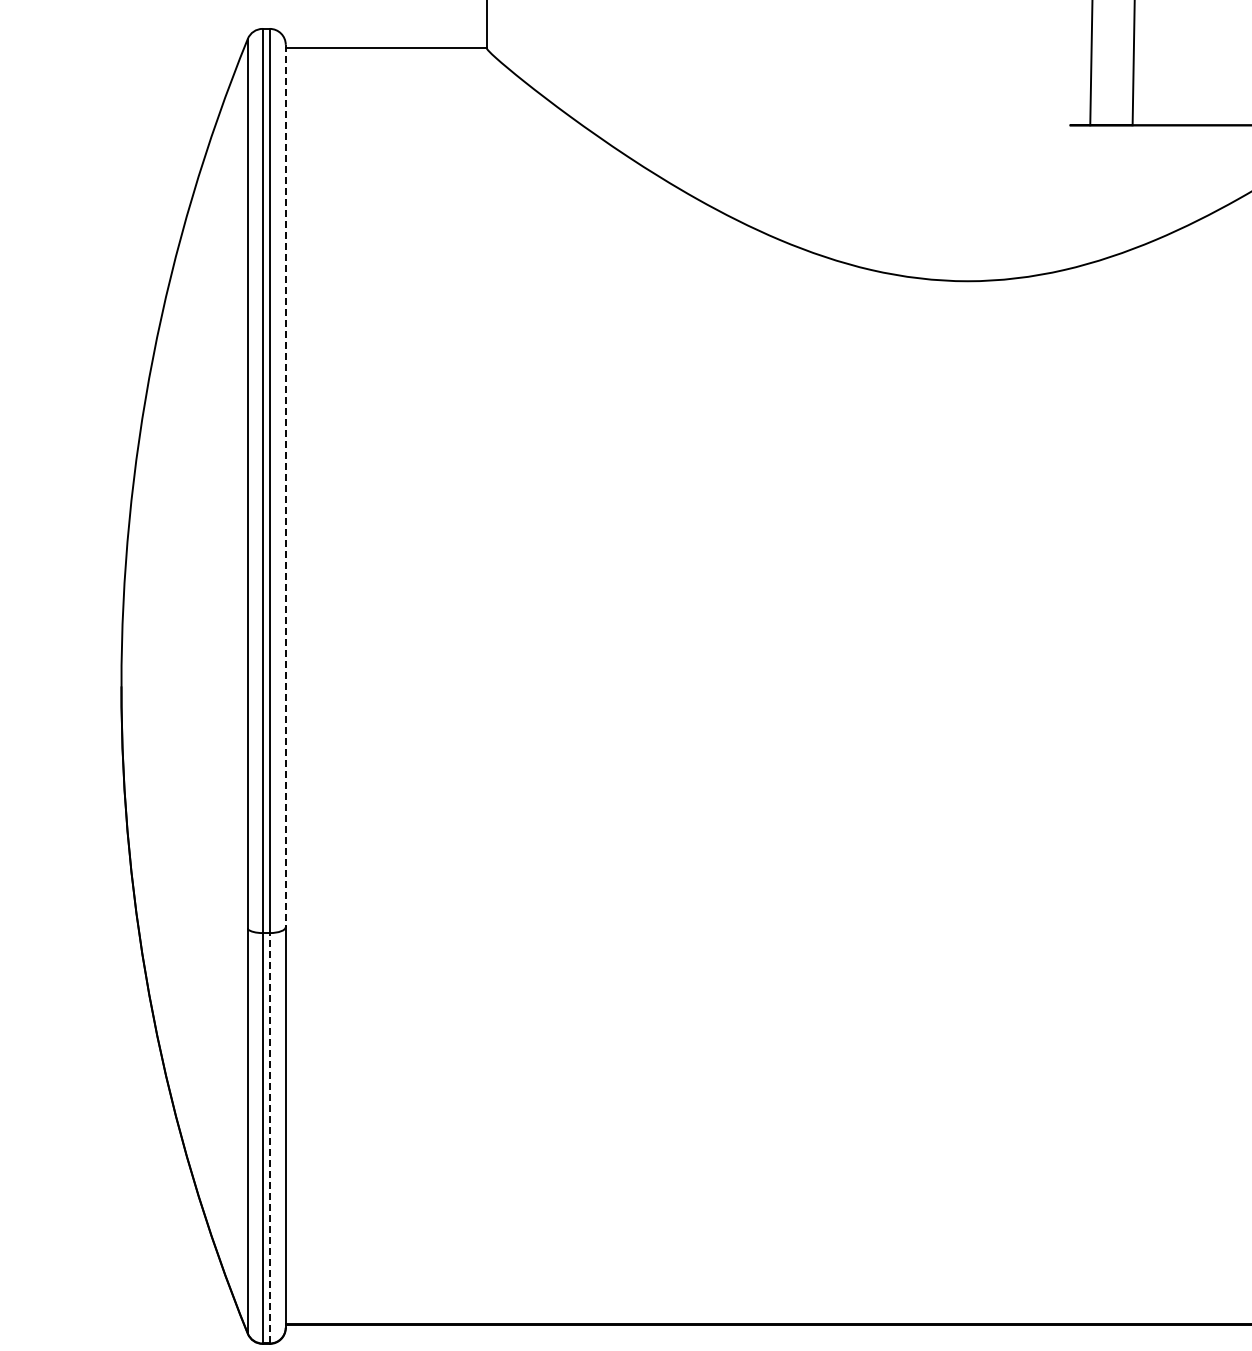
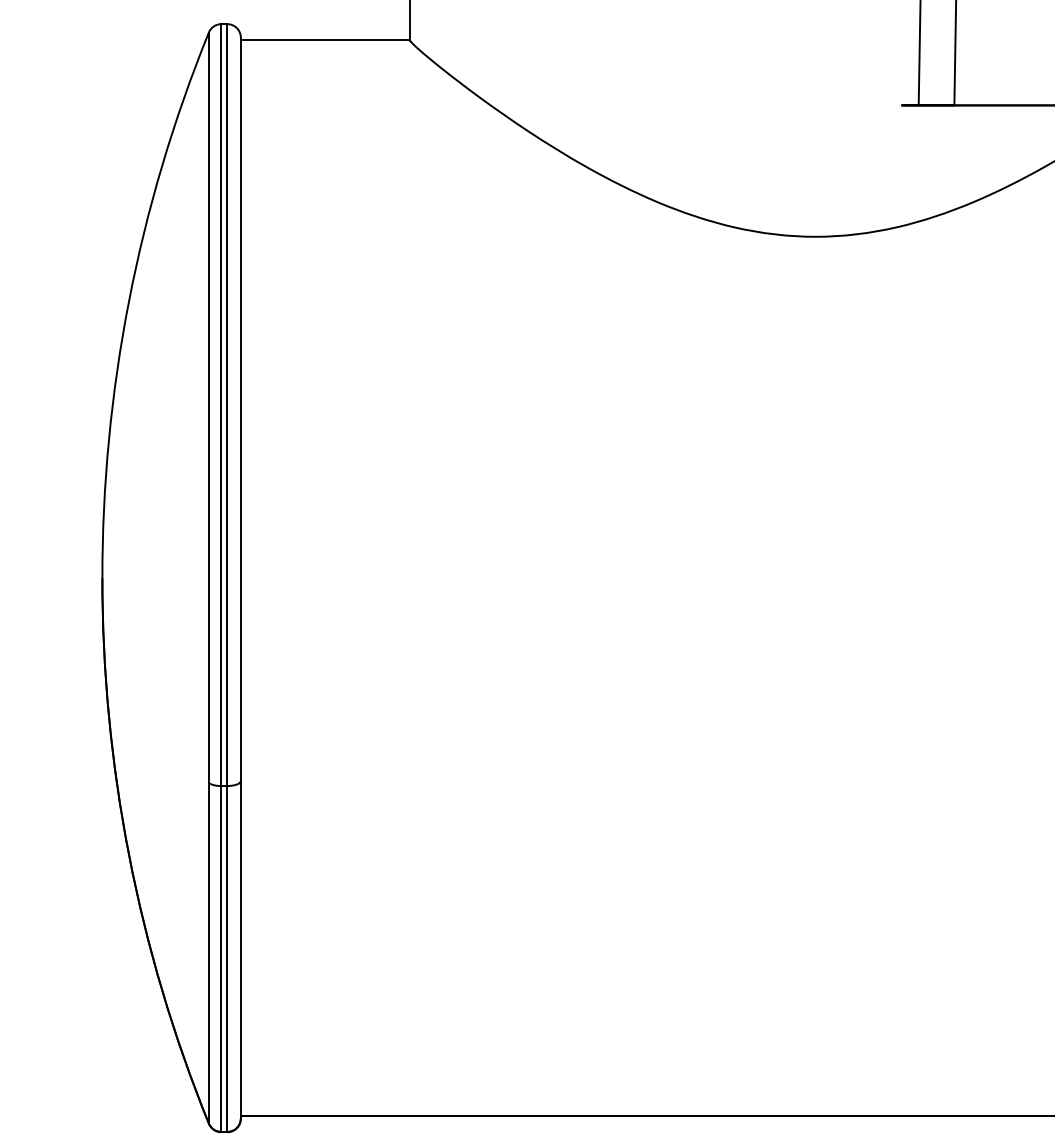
line: (285, 486) -> (240, 409), dashed -> solid
line: (269, 1137) -> (227, 958), dashed -> solid

